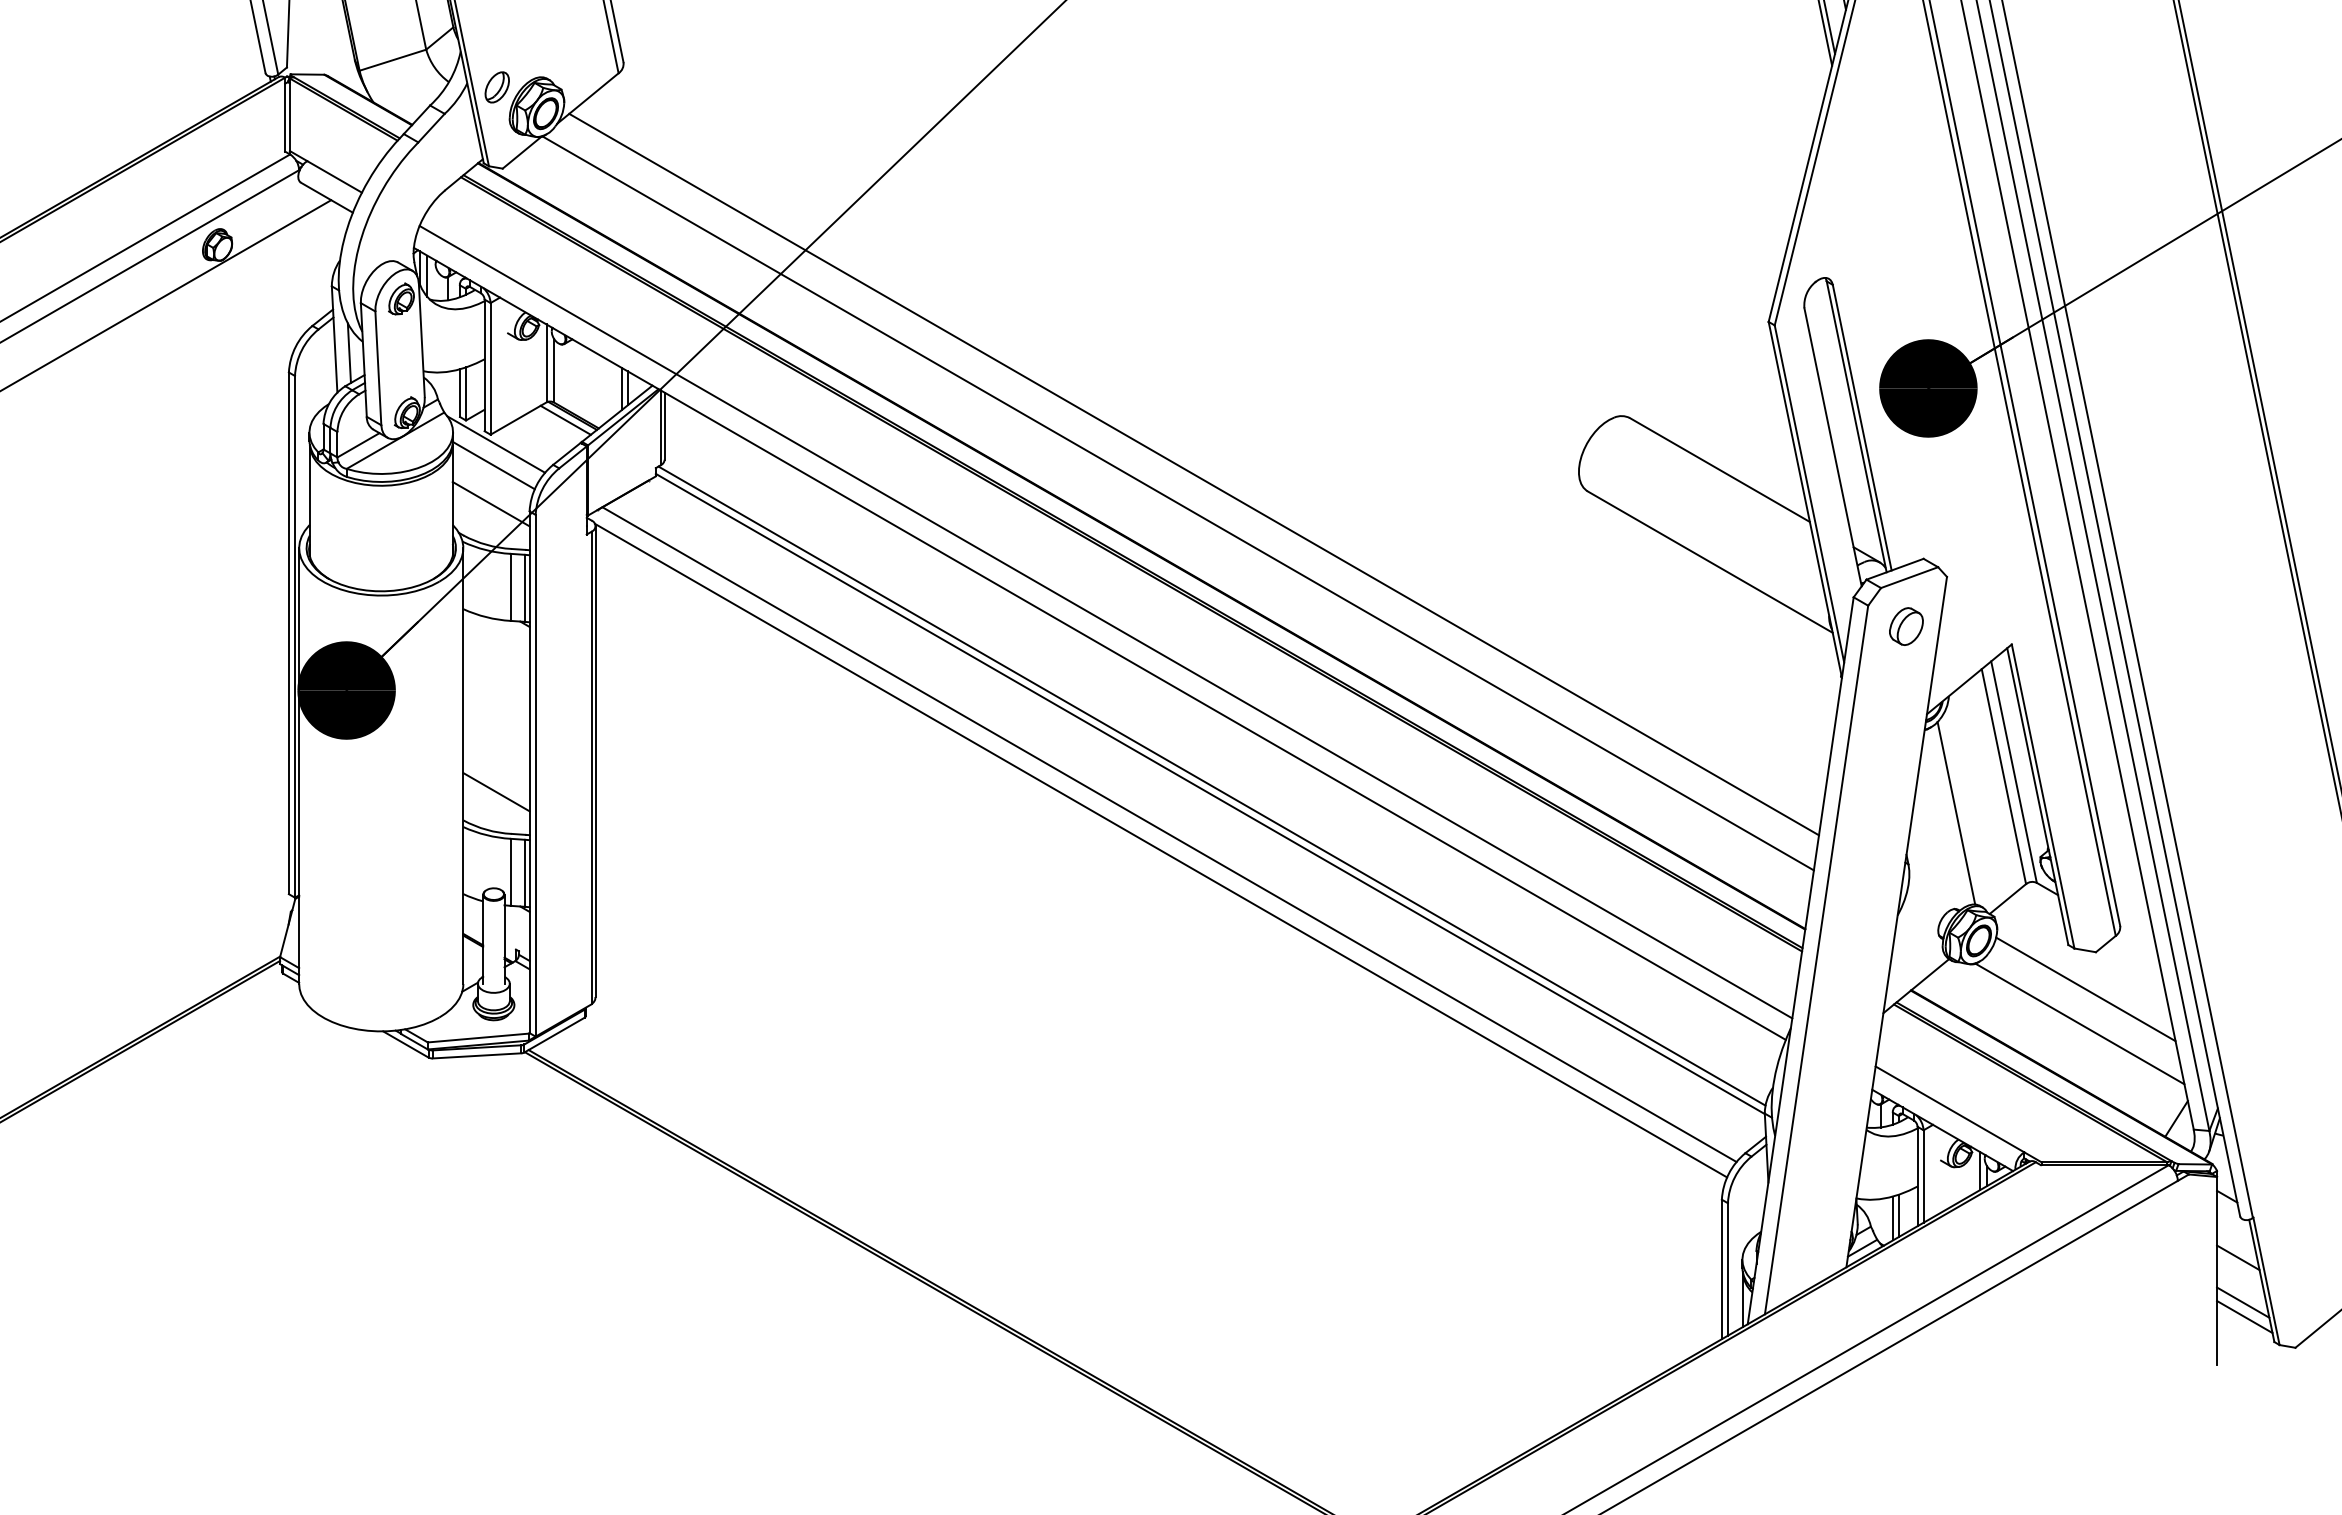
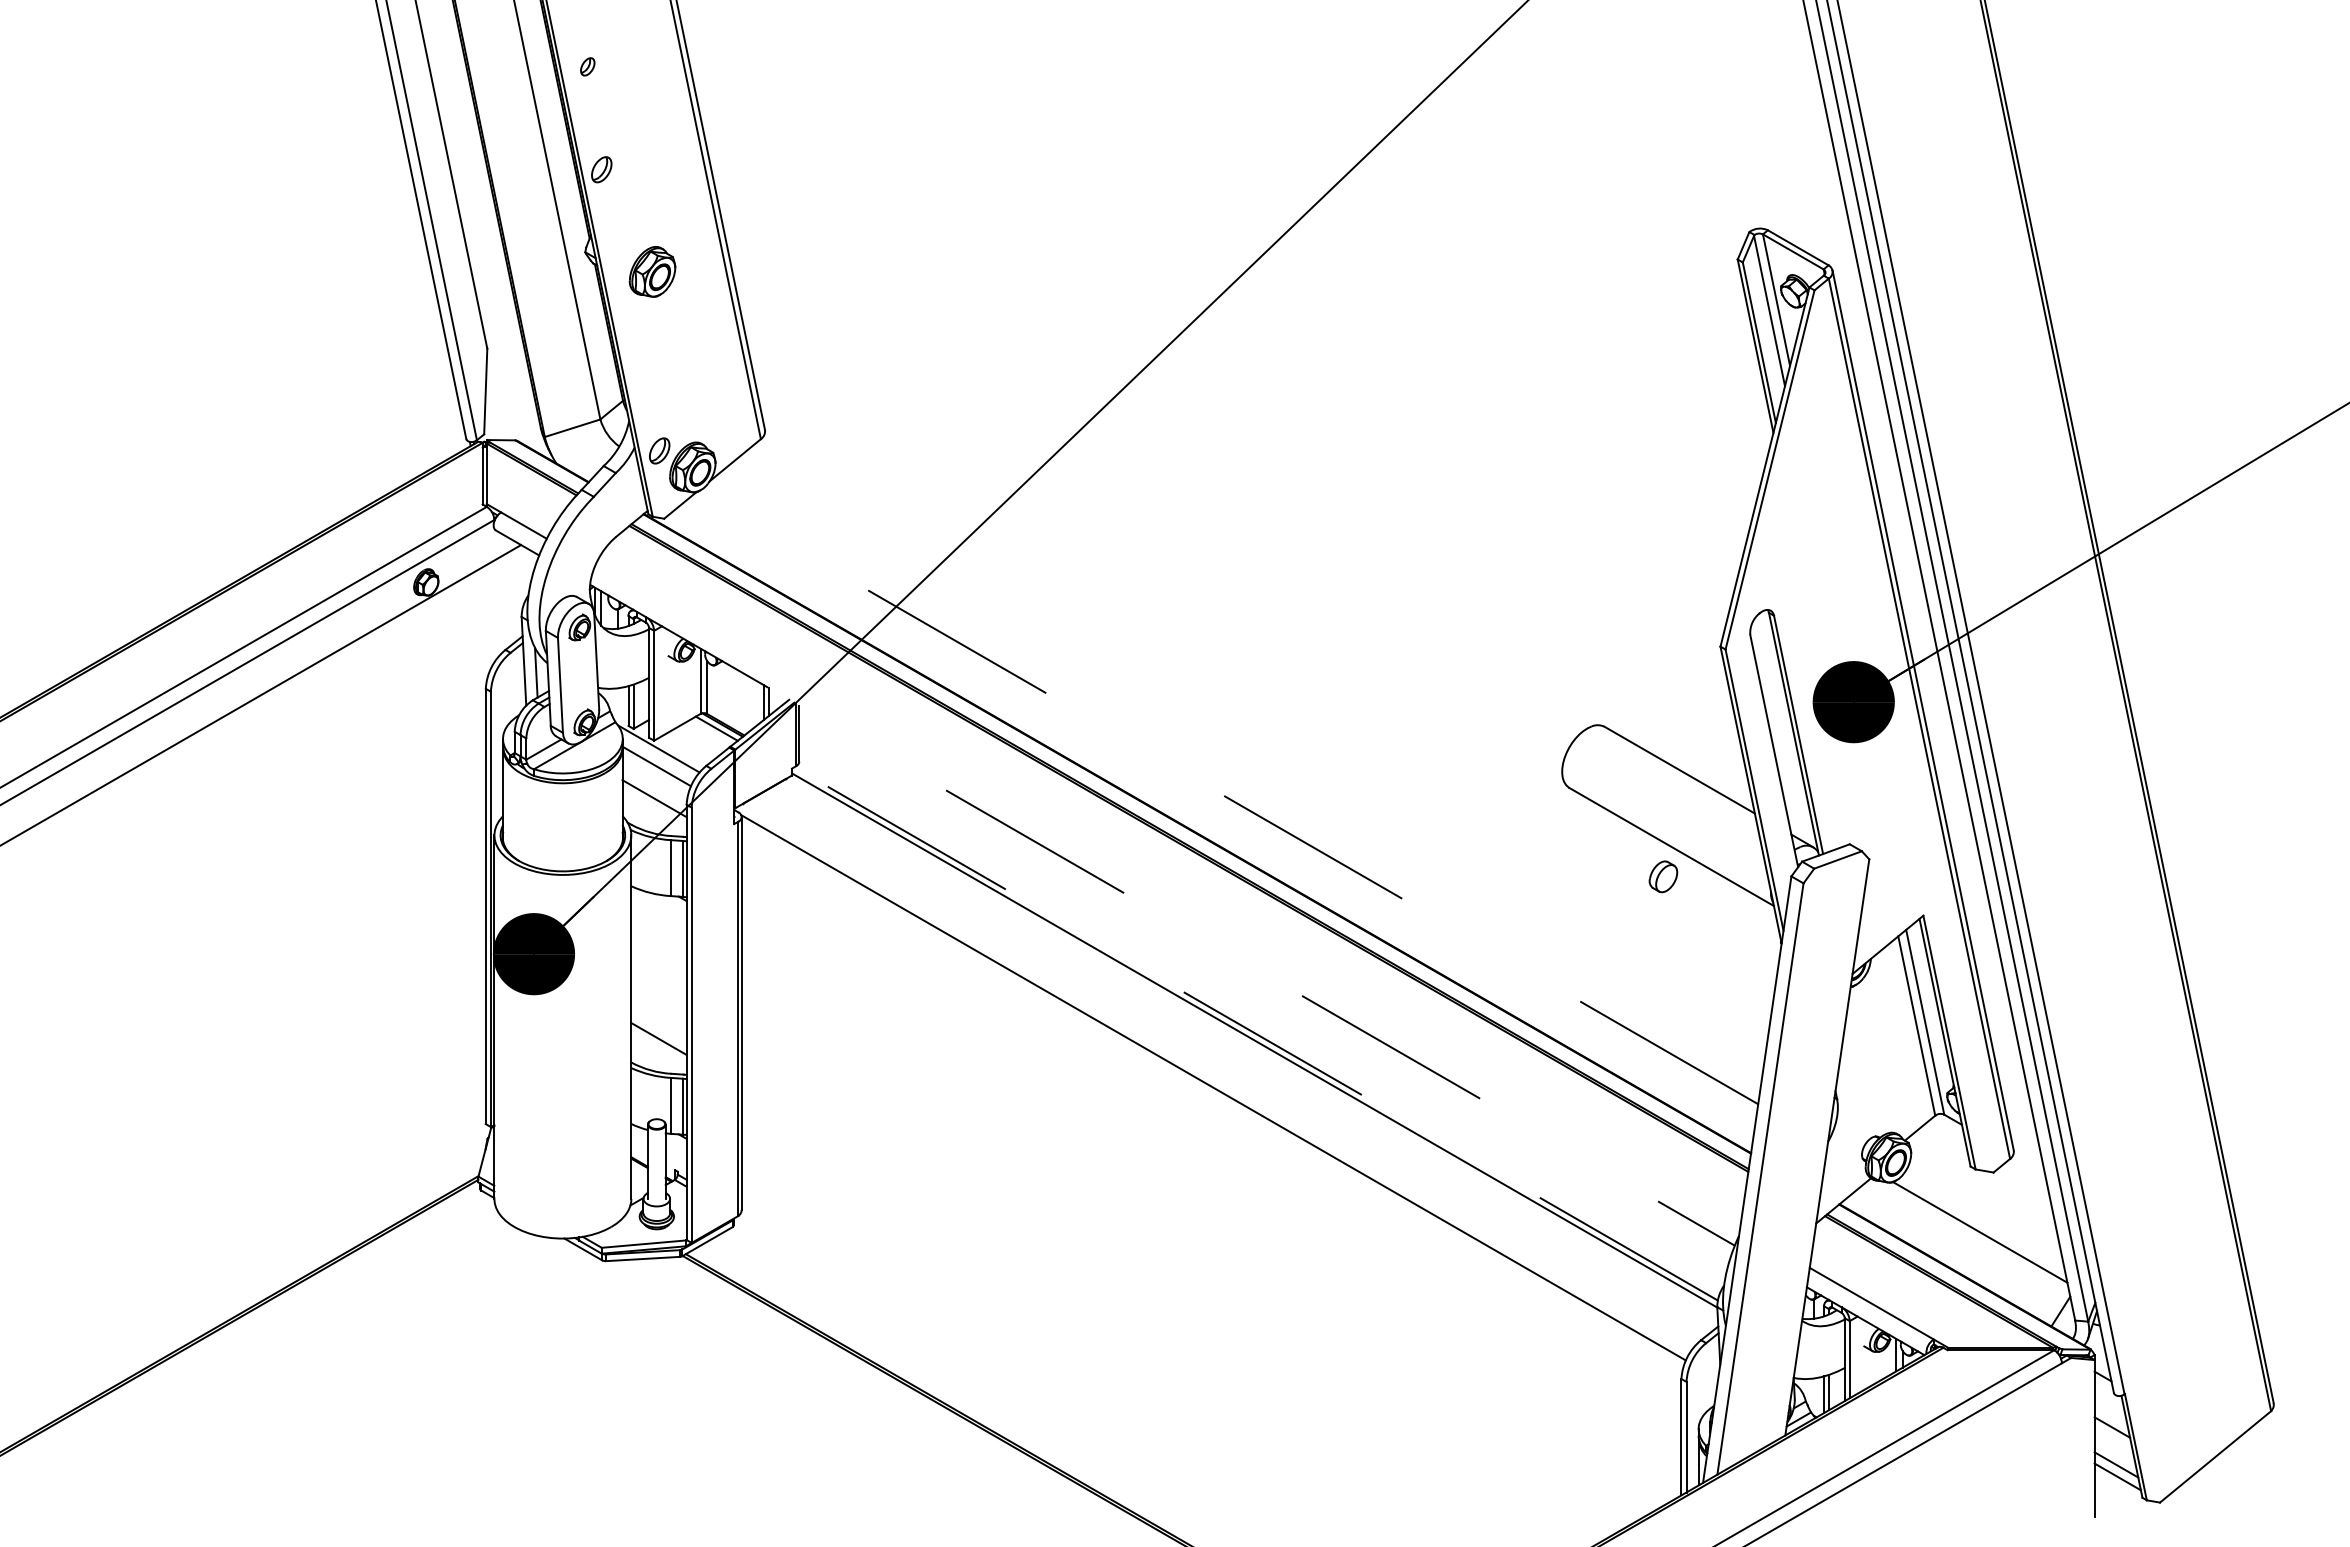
line: (1193, 473) -> (1240, 773), removed
line: (1177, 502) -> (1227, 797), solid -> dashed
line: (1105, 621) -> (1167, 896), removed
part: (1906, 626) -> (1663, 876), moved
line: (1099, 644) -> (1162, 915), solid -> dashed
line: (1211, 785) -> (1255, 1033), solid -> dashed
line: (1955, 813) -> (1876, 1056), removed
line: (1169, 834) -> (1220, 1074), removed
line: (2085, 989) -> (1984, 1203), removed

